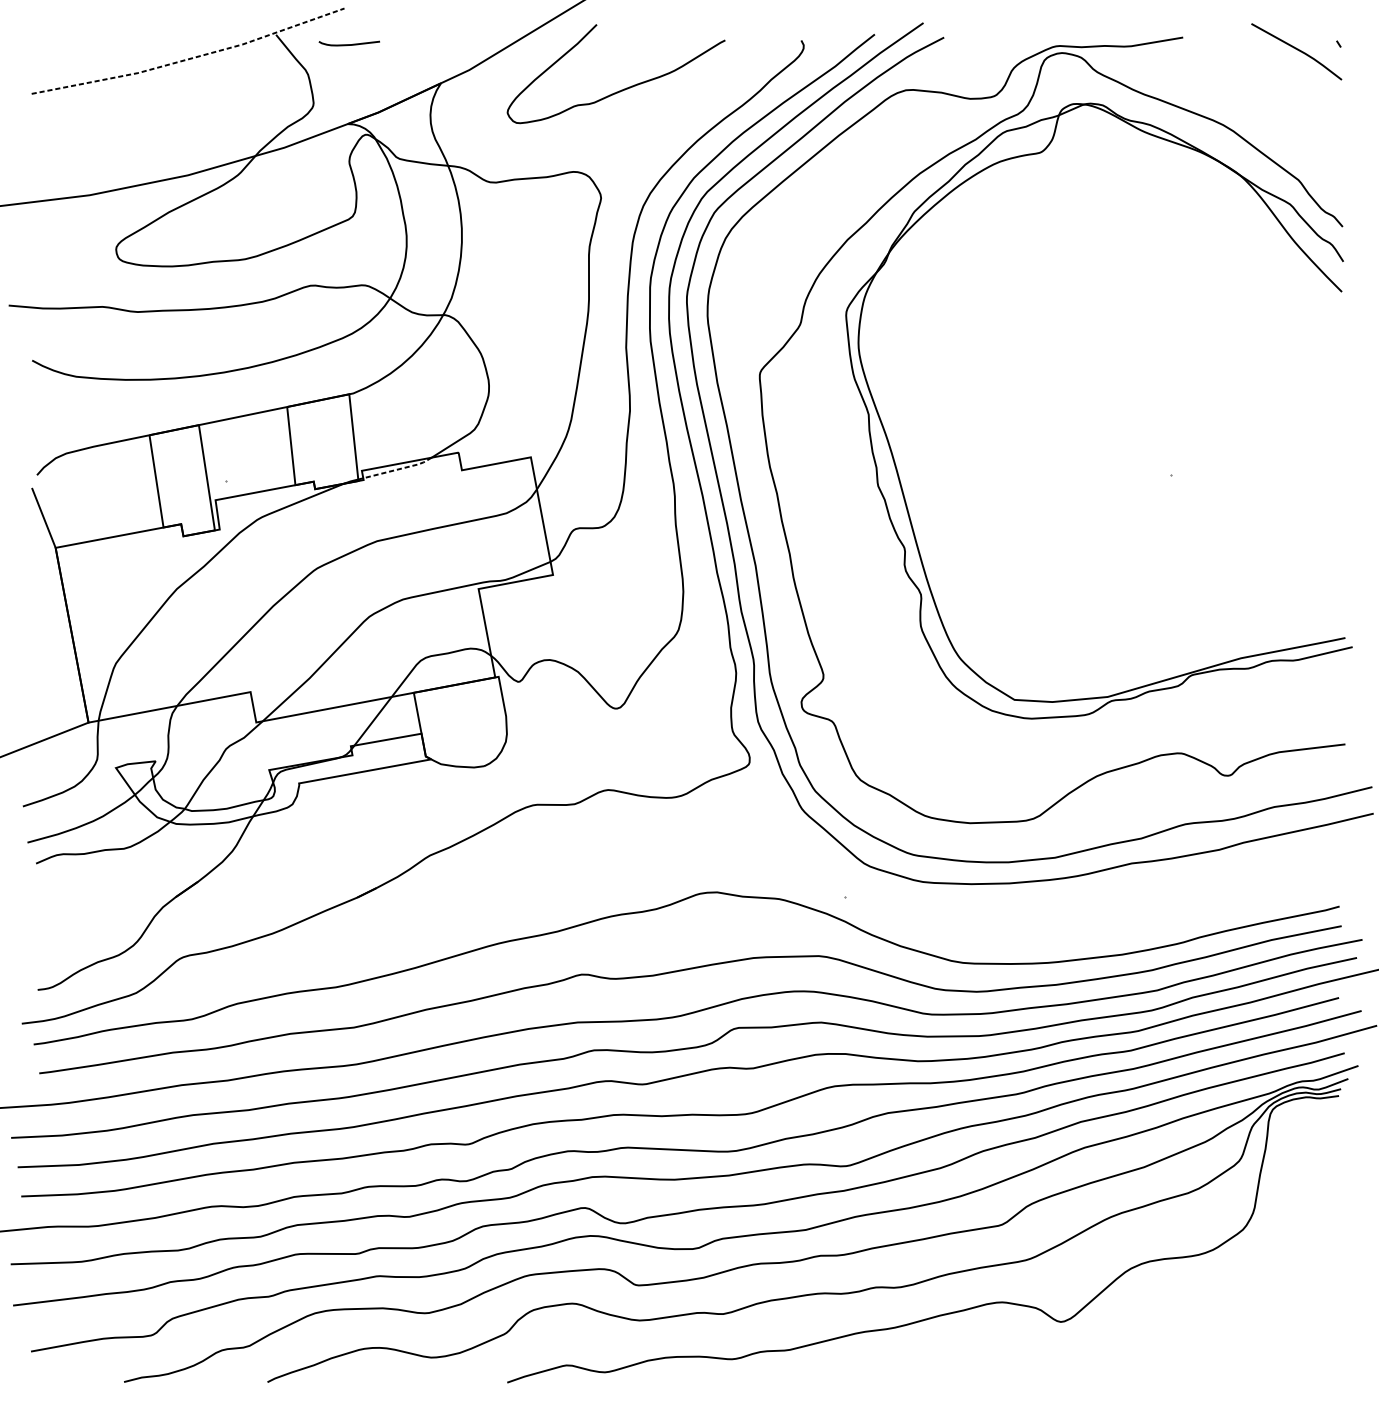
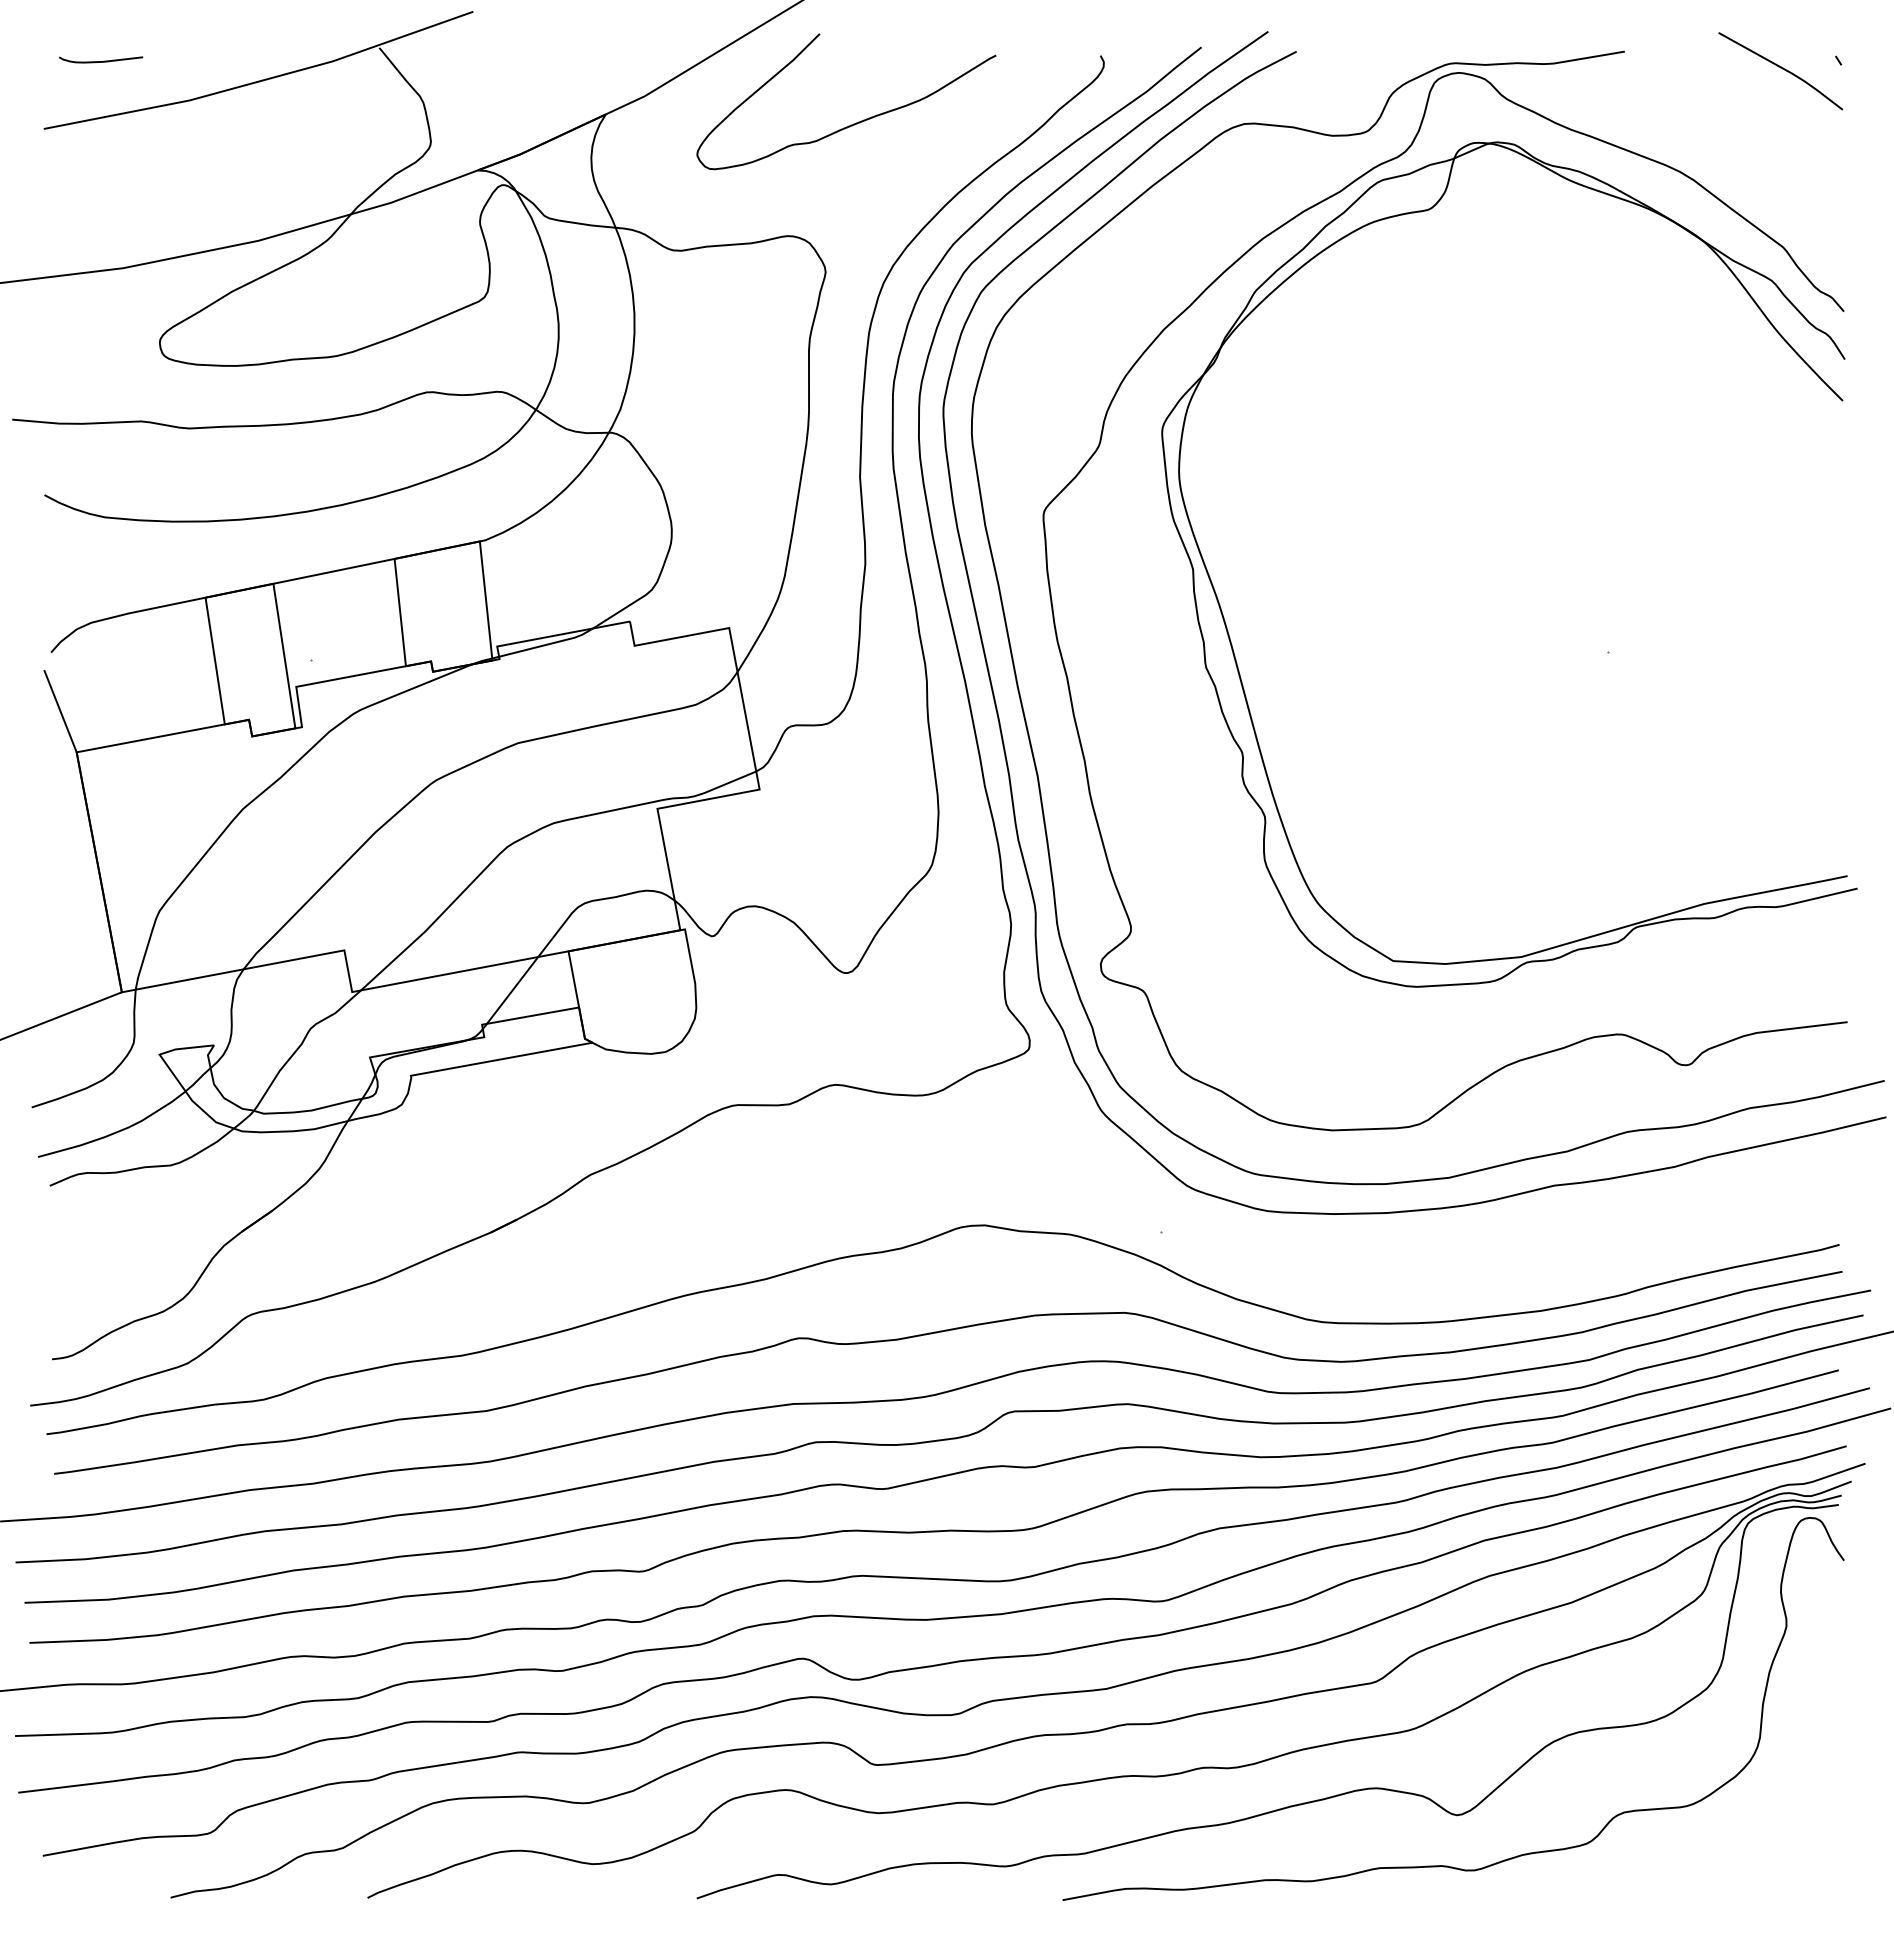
curve: (349, 44) -> (101, 61), moved
line: (190, 58) -> (261, 80), dashed -> solid
line: (399, 469) -> (548, 644), dashed -> solid
curve: (1054, 1358) -> (1447, 1865), added

